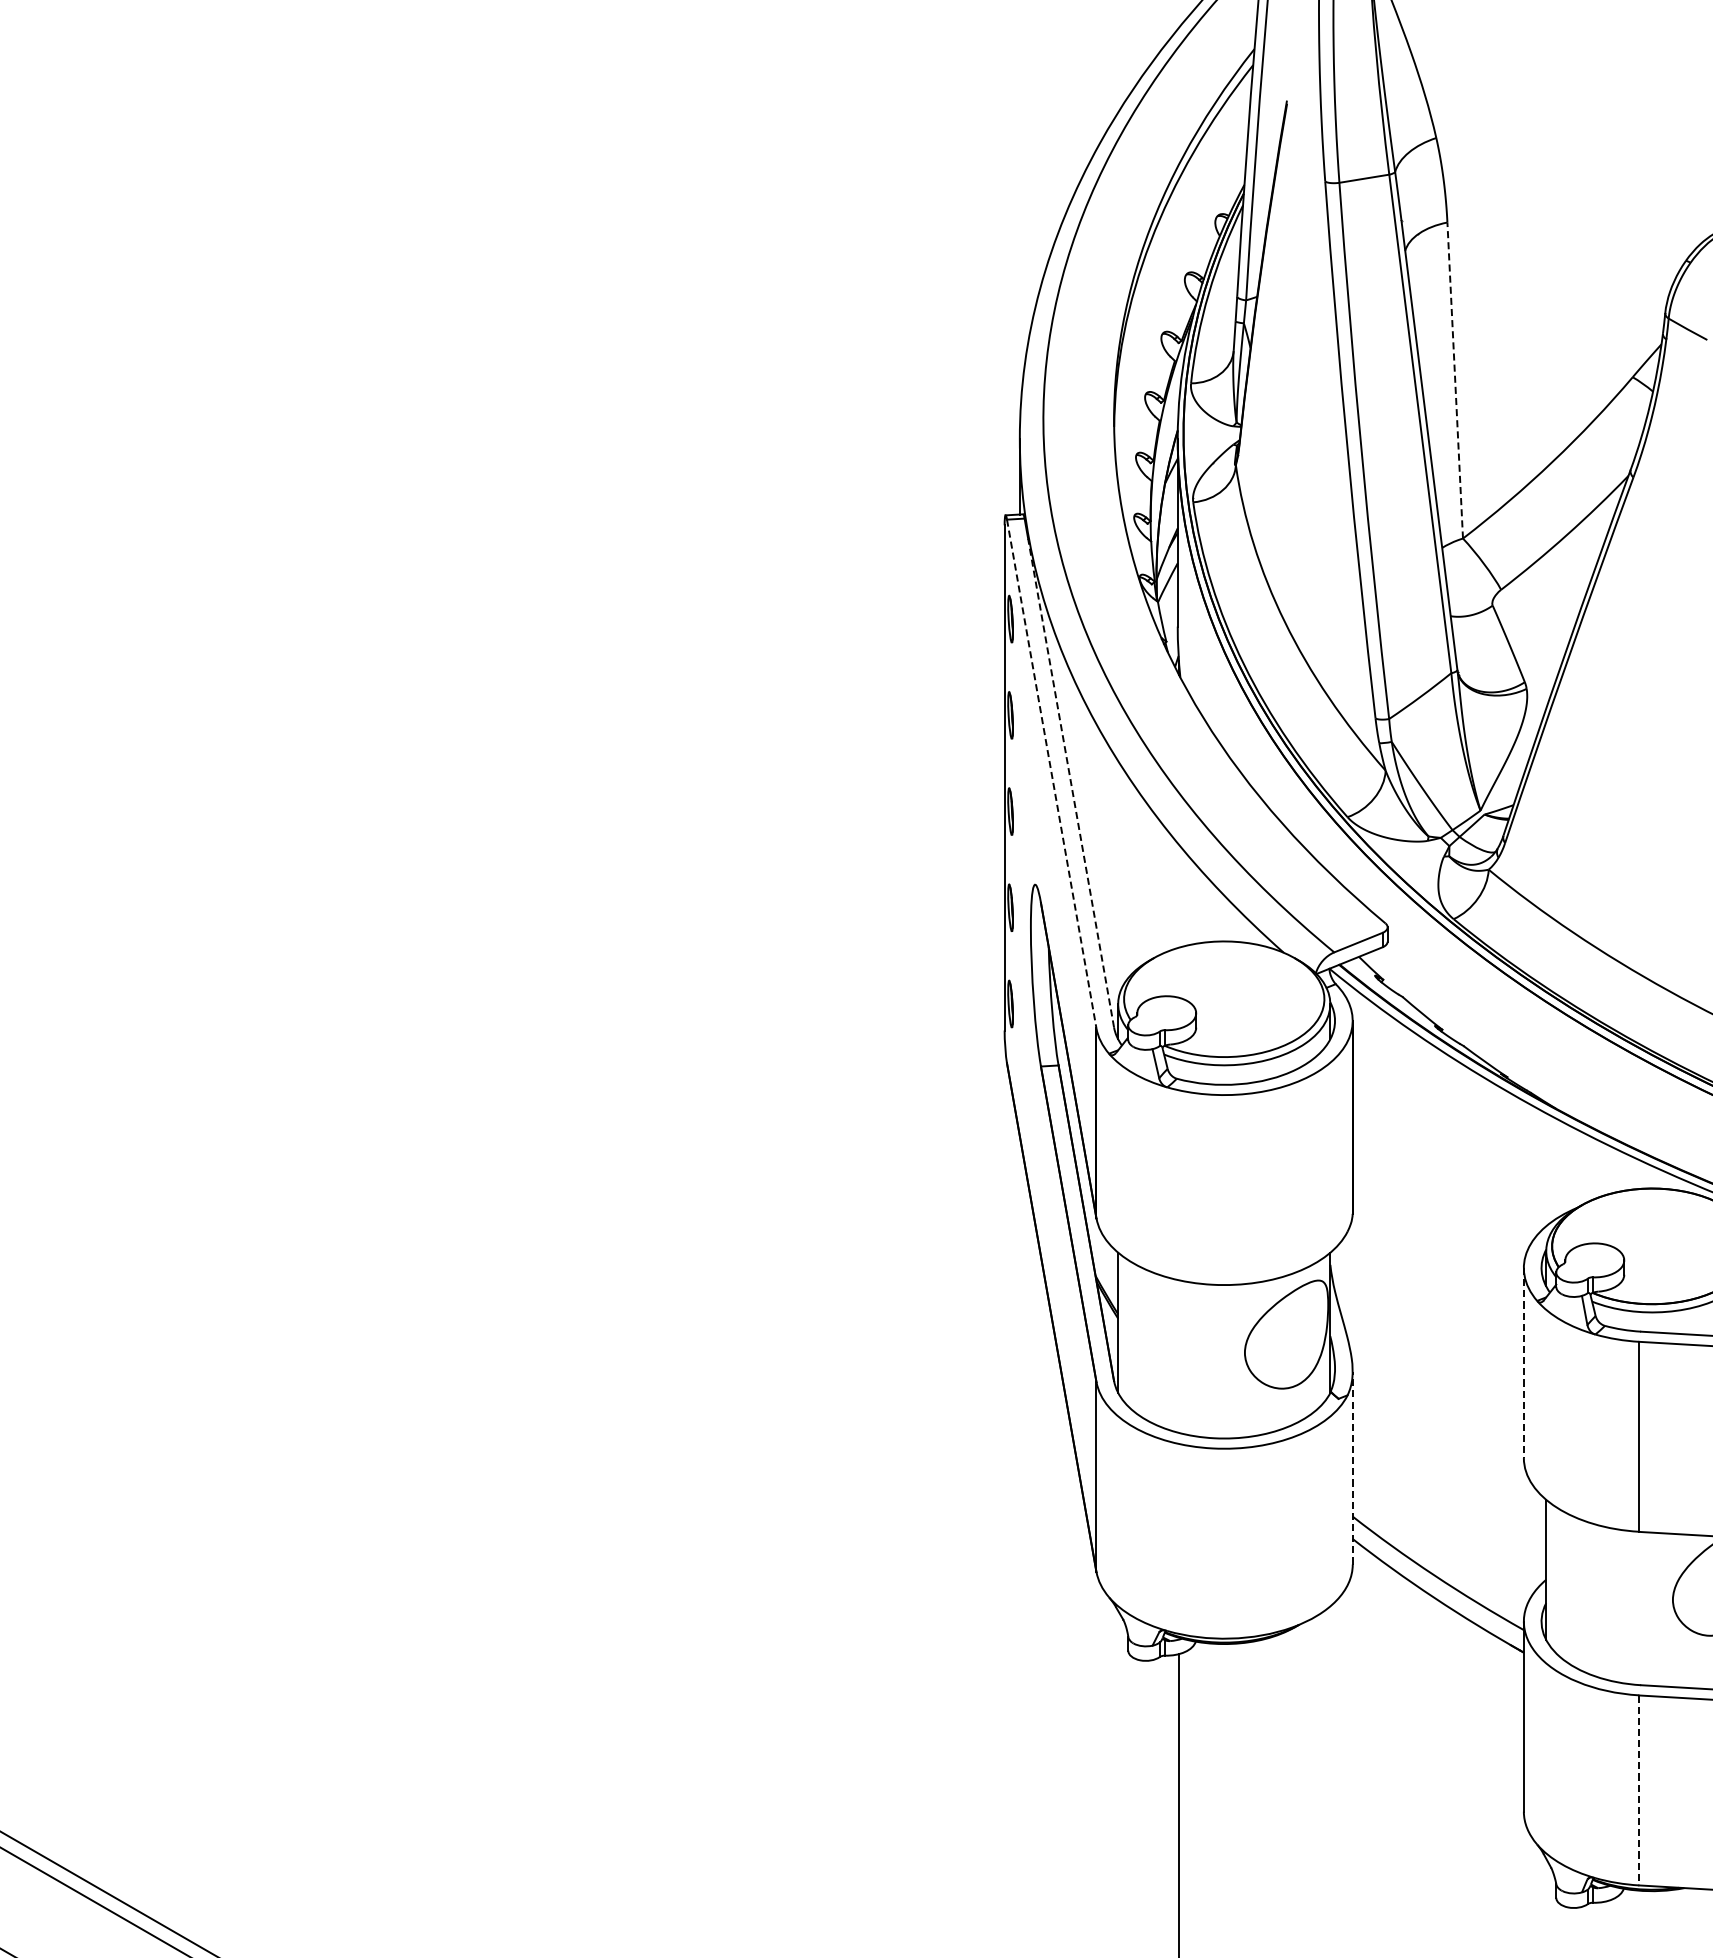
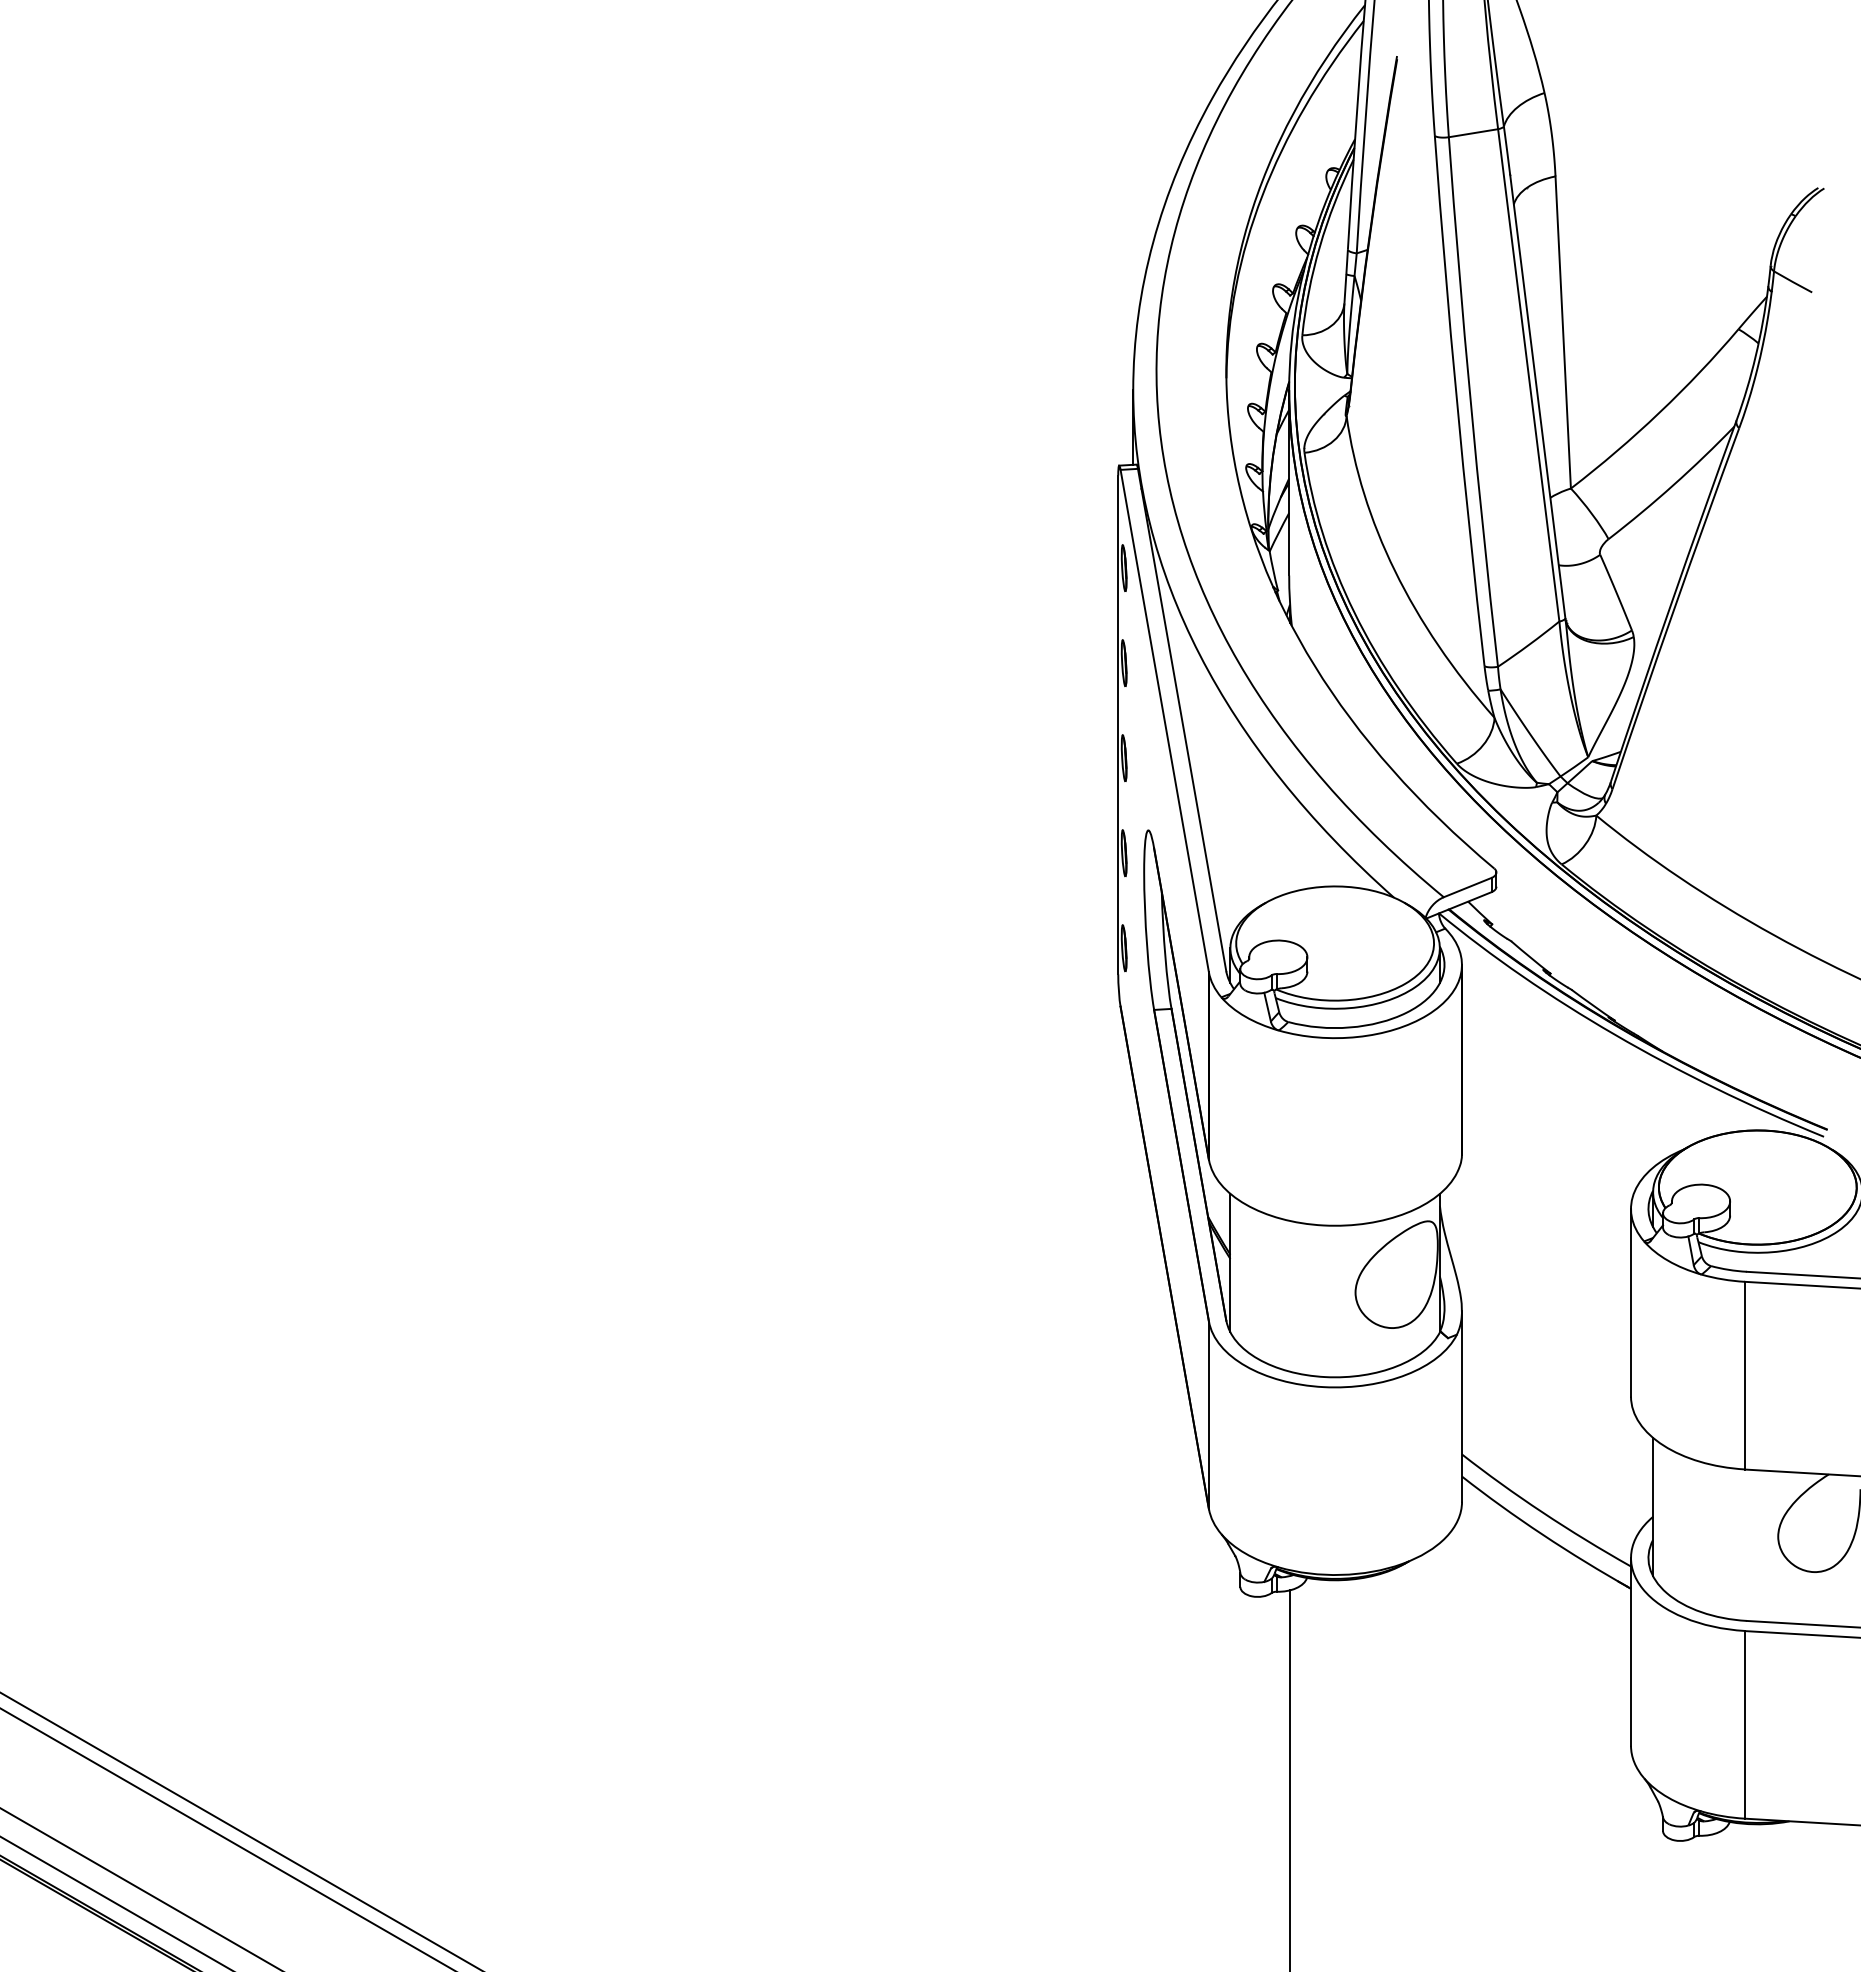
line: (1455, 380) -> (1563, 332), dashed -> solid
line: (1051, 774) -> (1164, 721), dashed -> solid
line: (1070, 783) -> (1183, 730), dashed -> solid
line: (1524, 1362) -> (1631, 1302), dashed -> solid
line: (1353, 1468) -> (1462, 1406), dashed -> solid
line: (1638, 1790) -> (1744, 1724), dashed -> solid

